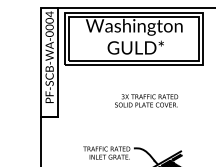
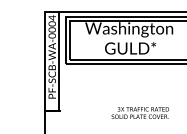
text: (146, 100) -> (140, 112), moved

